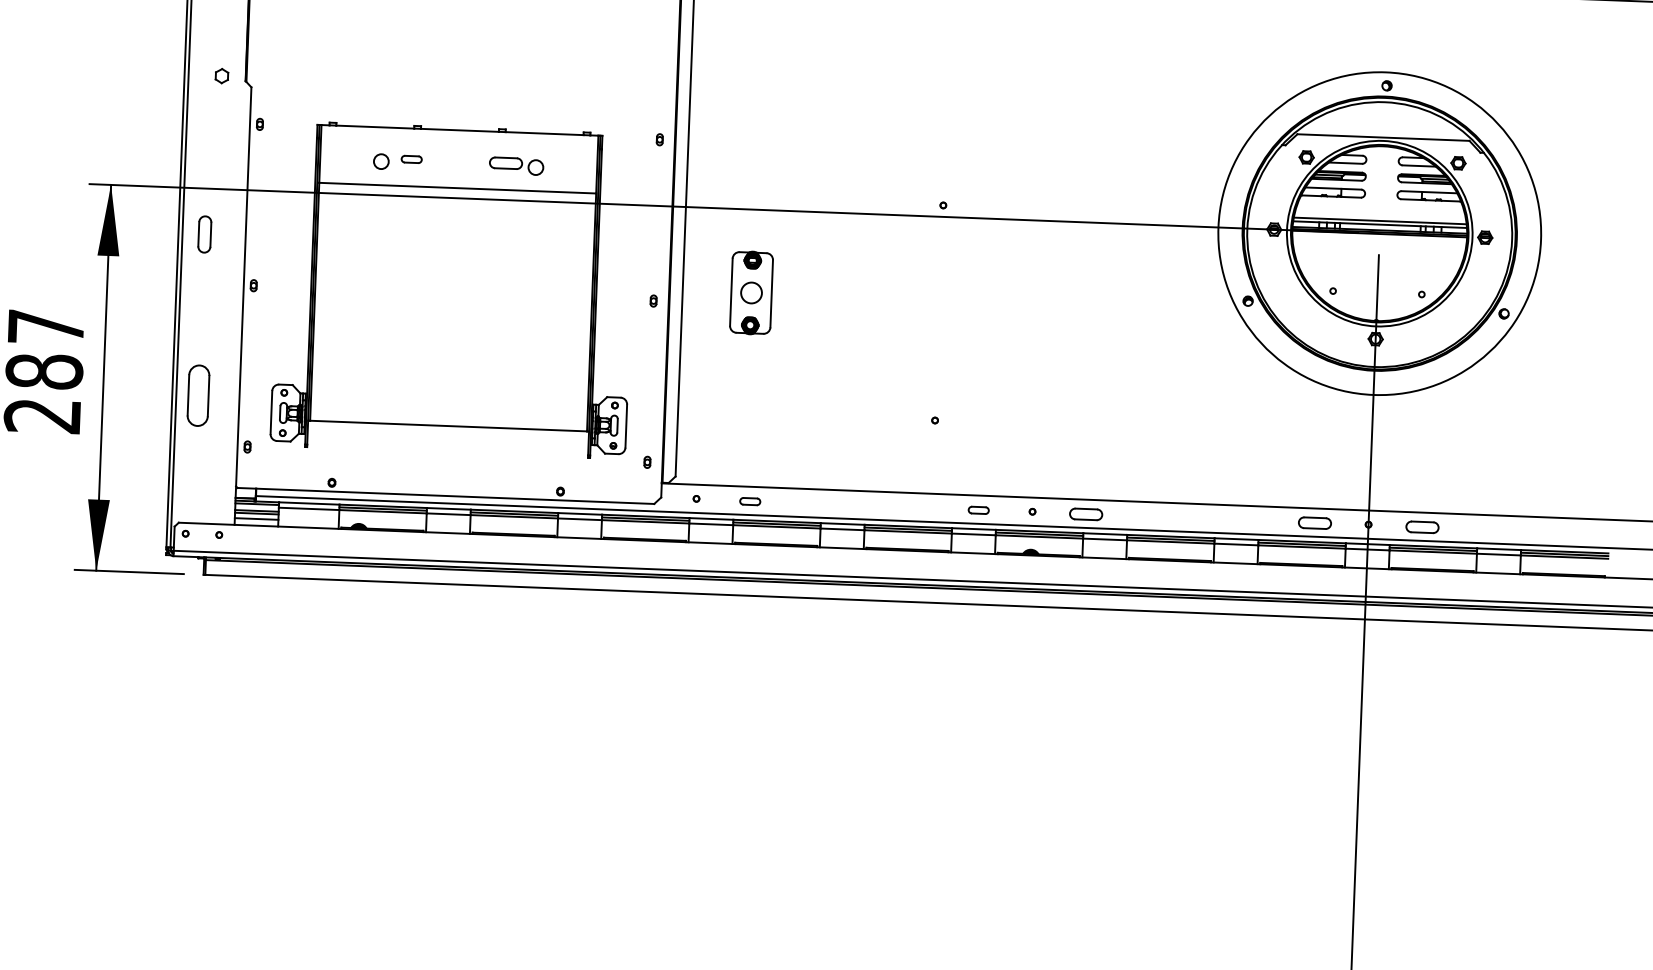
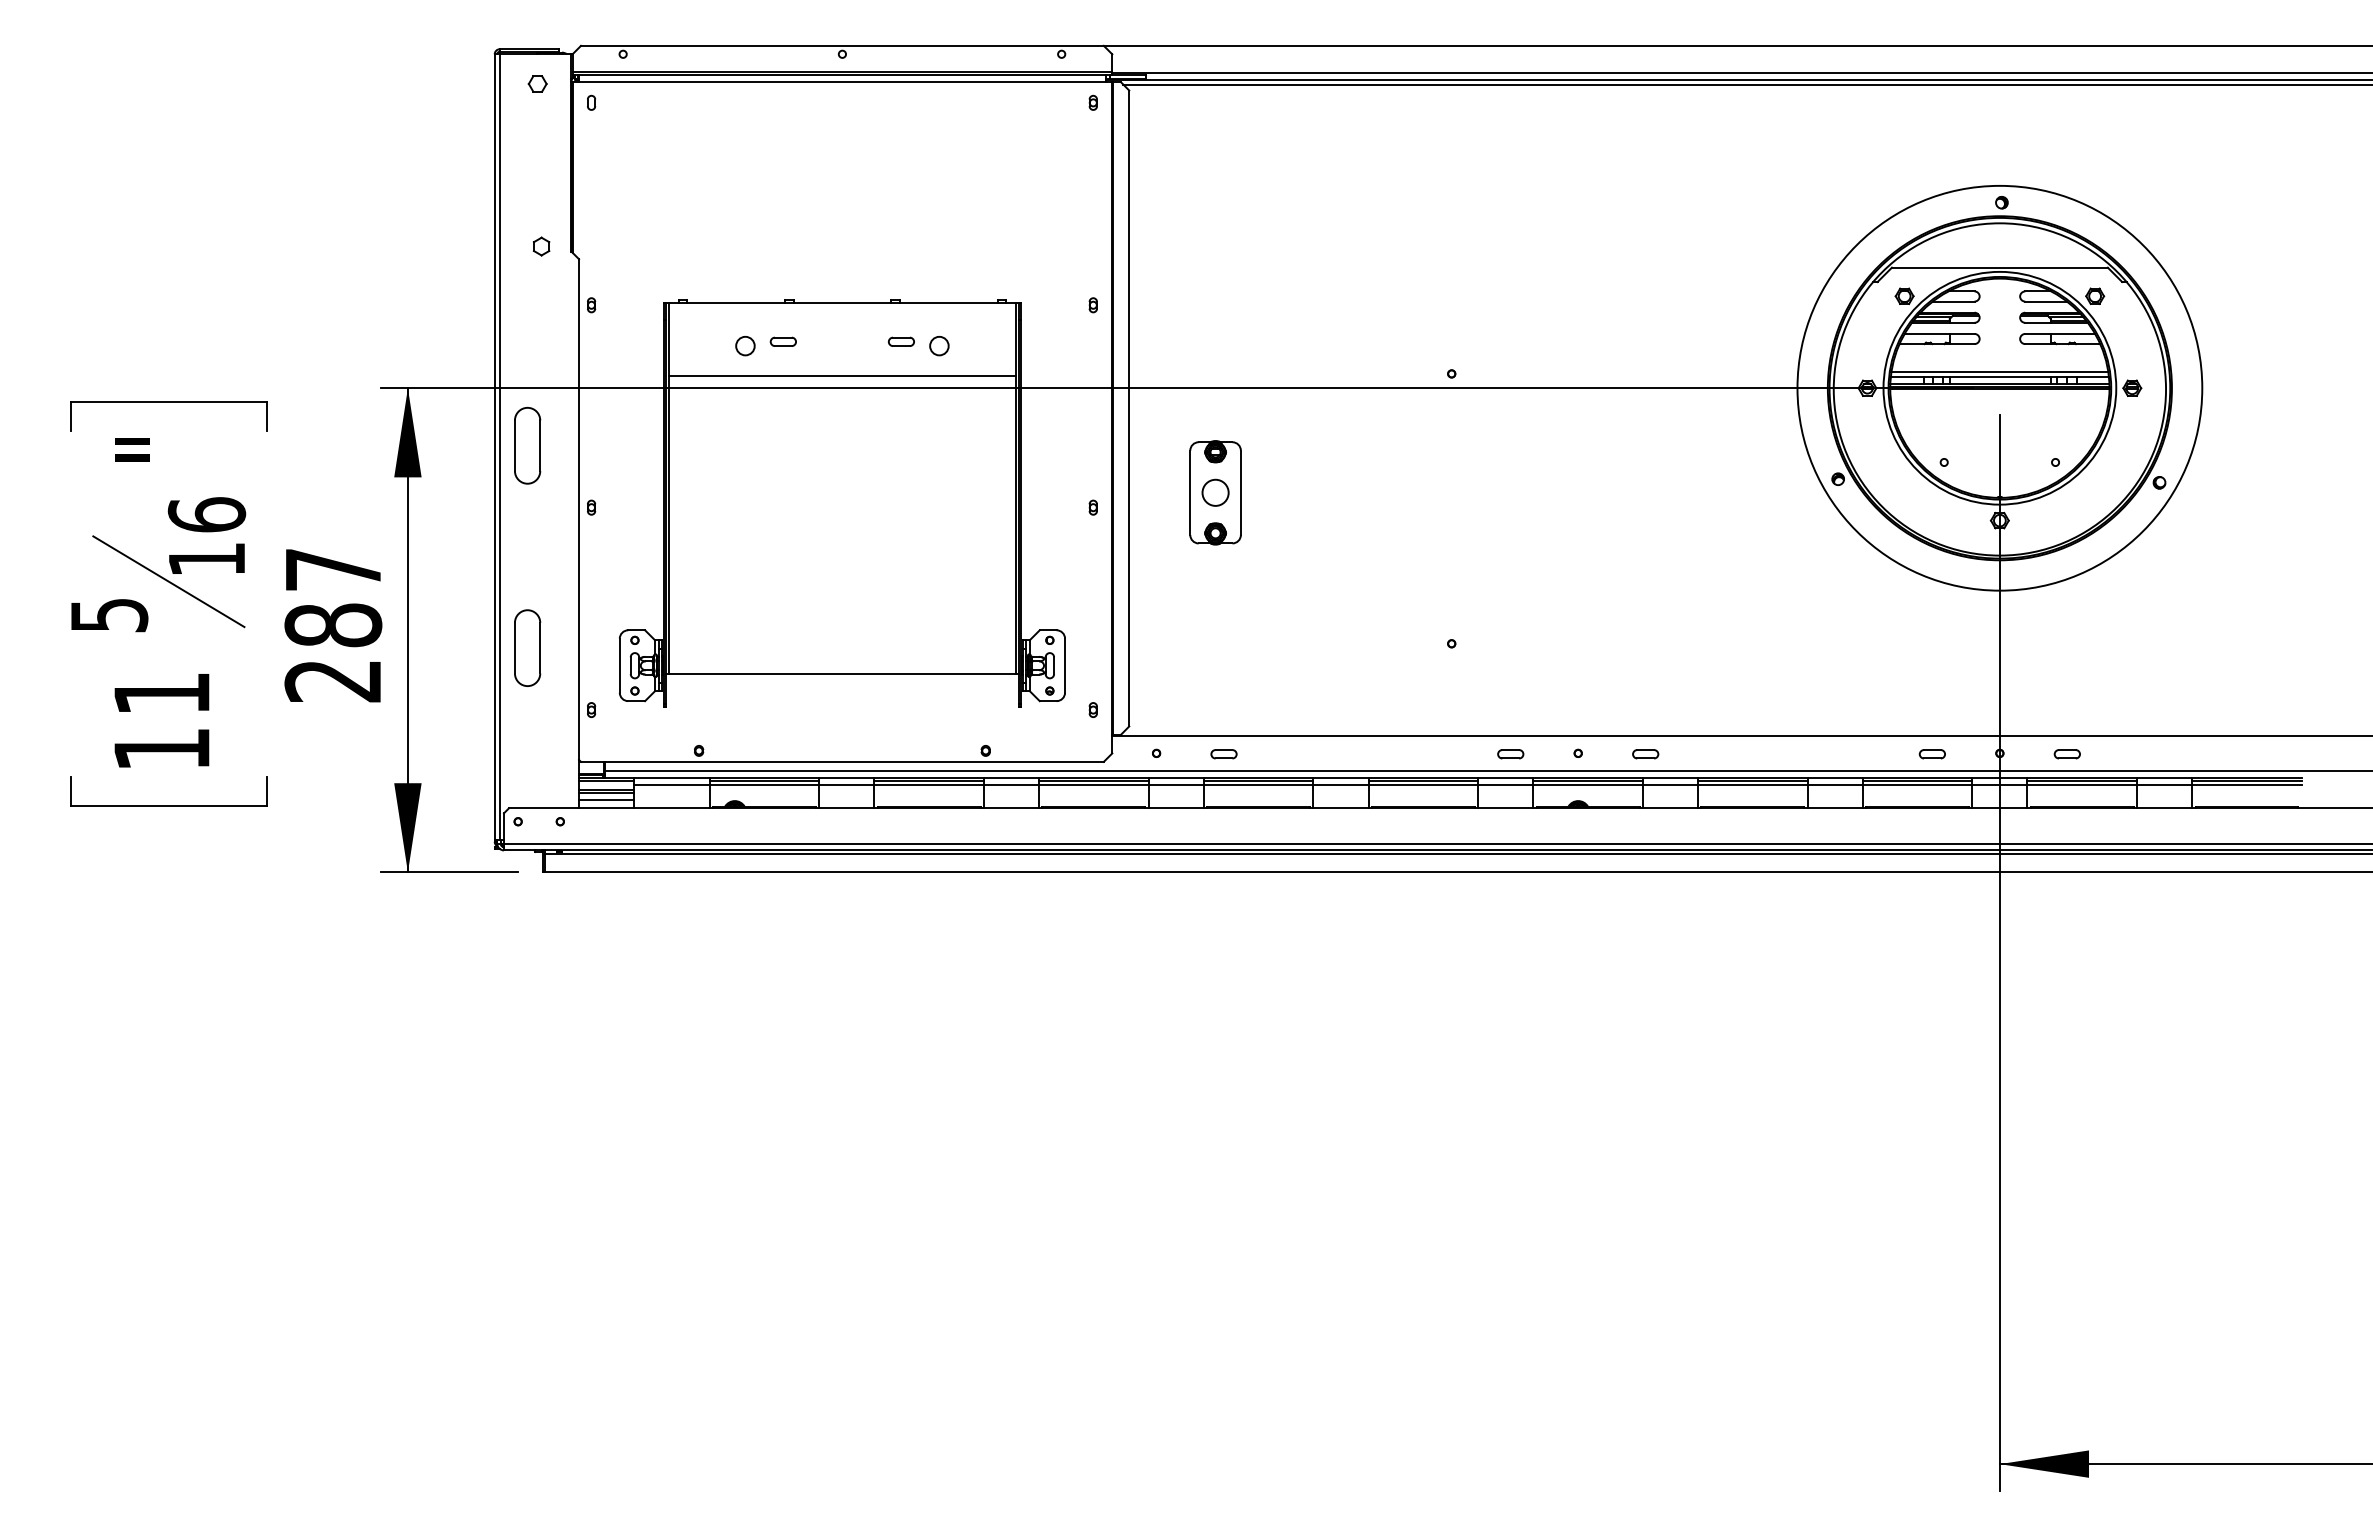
part: (505, 162) -> (900, 341), size x0.62
part: (204, 234) -> (527, 445), size x1.67
part: (1086, 514) -> (1645, 754), size x0.62
part: (1314, 523) -> (1931, 754), size x0.62
part: (1421, 527) -> (2066, 754), size x0.62

